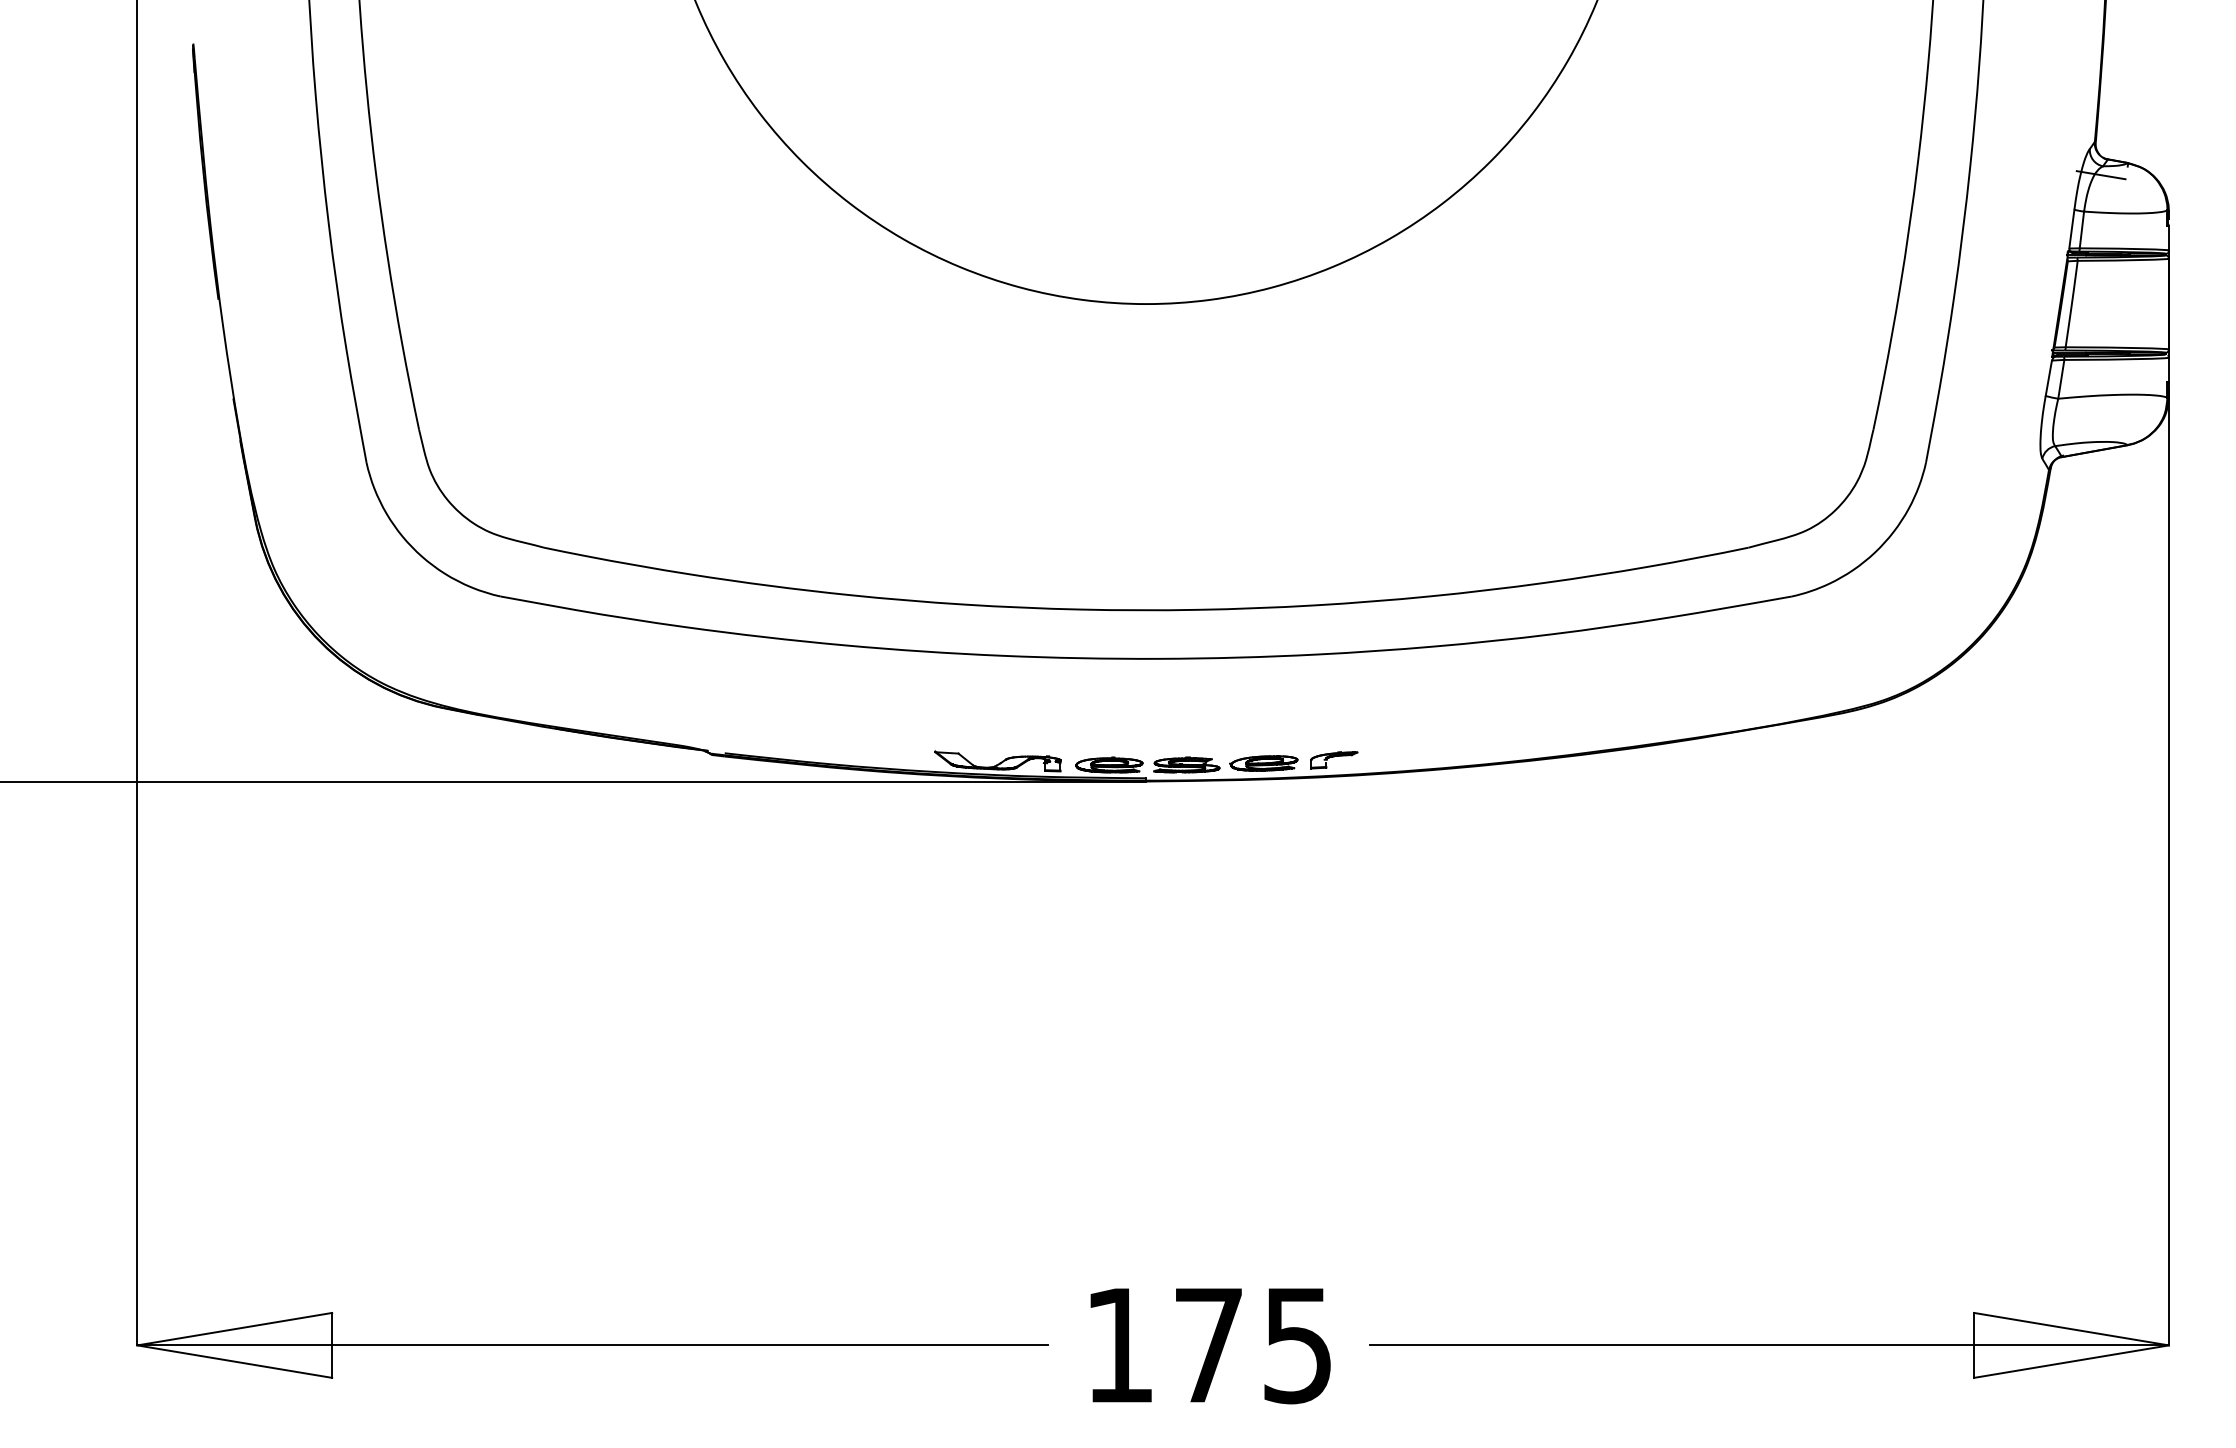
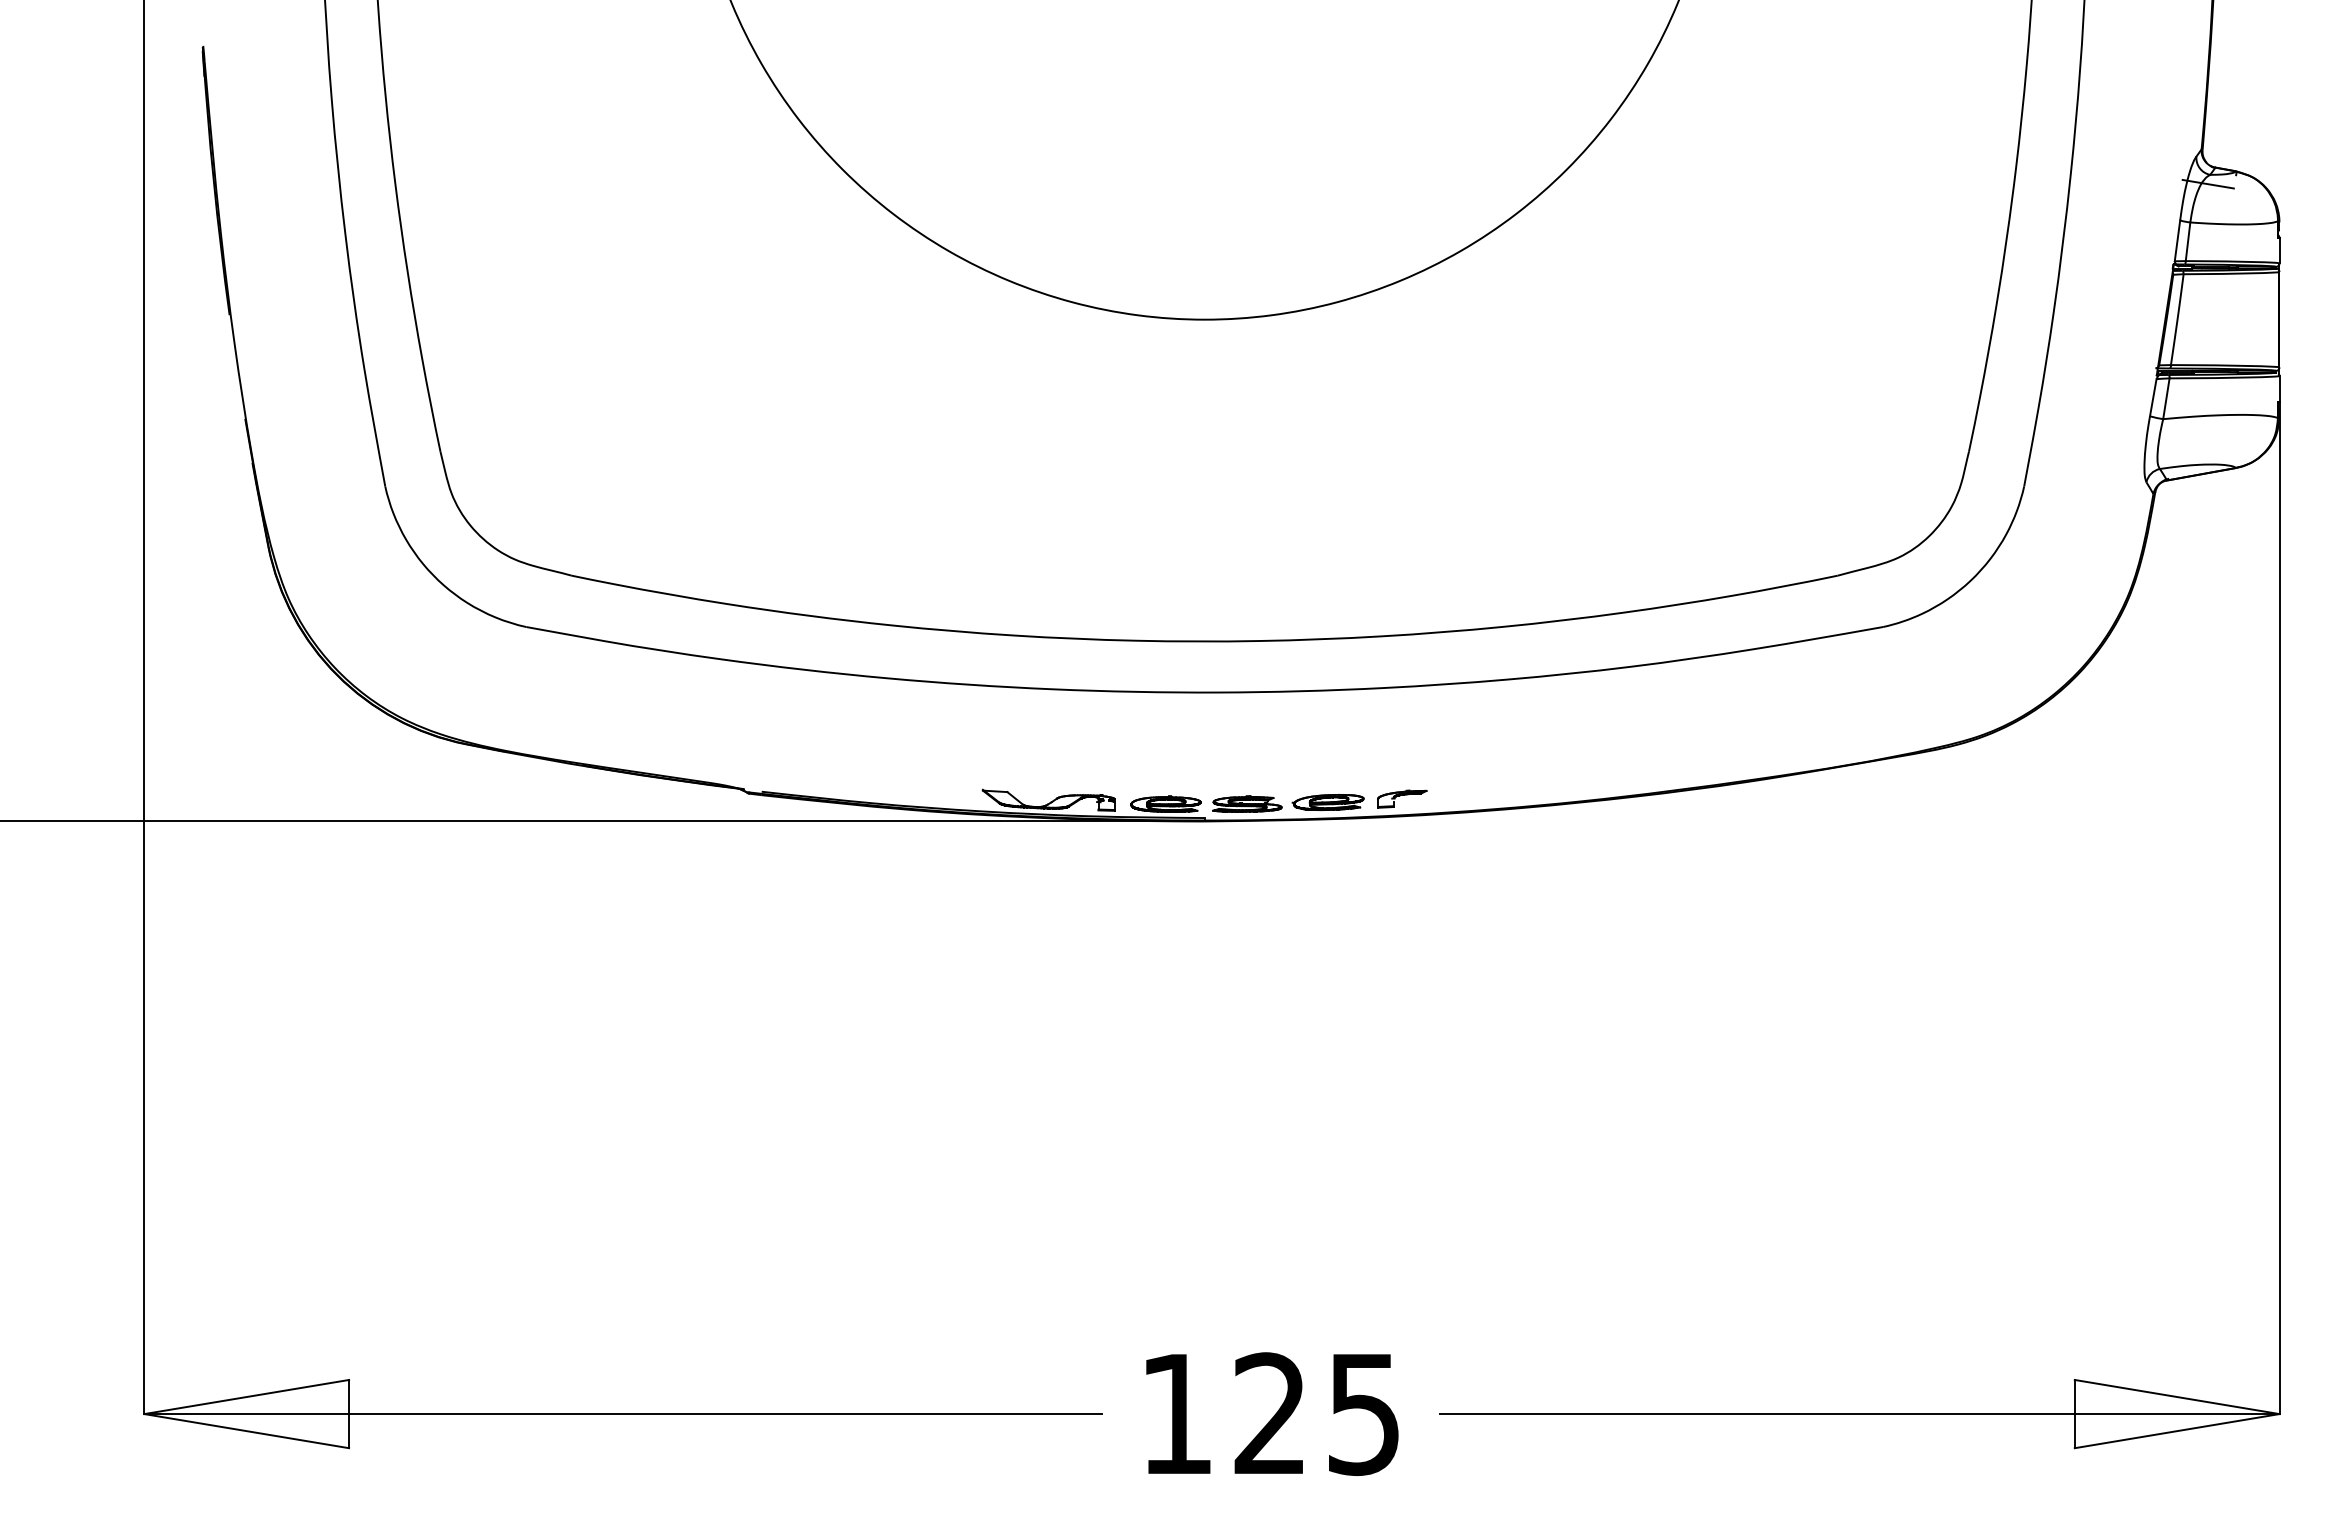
text: (1207, 1343) -> (1269, 1412), 175 -> 125

